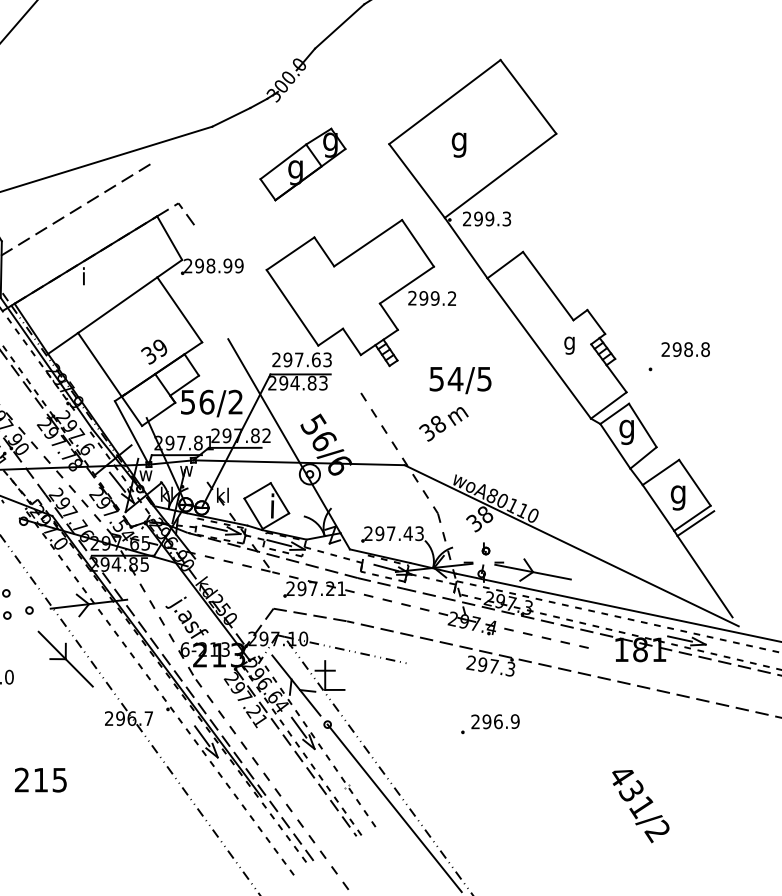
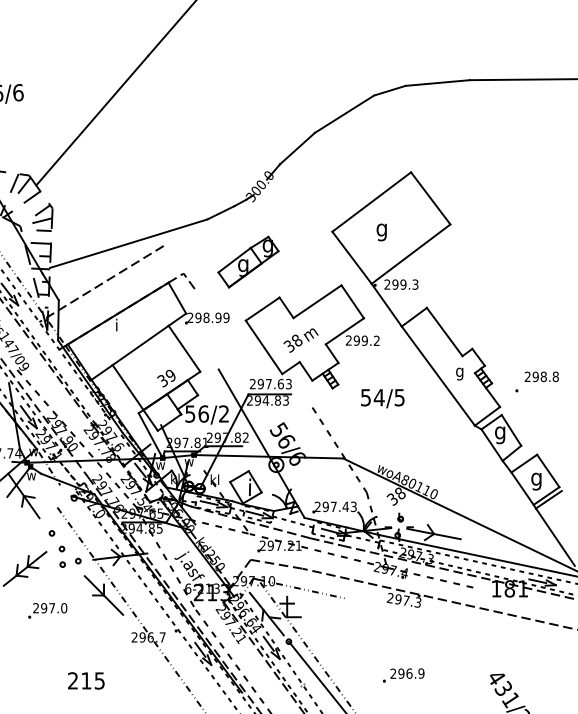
part: (302, 163) -> (248, 261), moved
text: (443, 424) -> (300, 340), moved
part: (489, 724) -> (403, 675), moved

